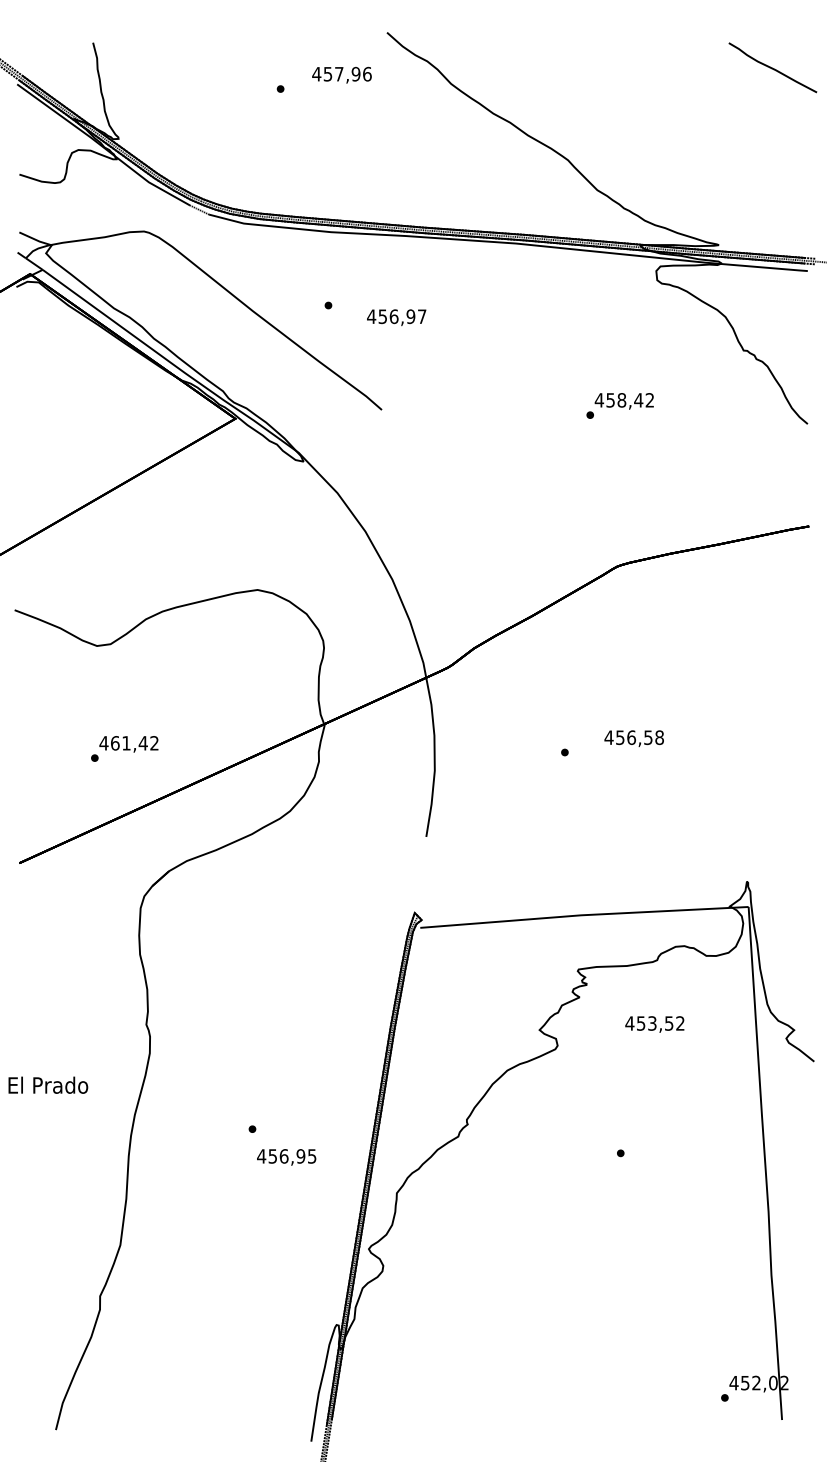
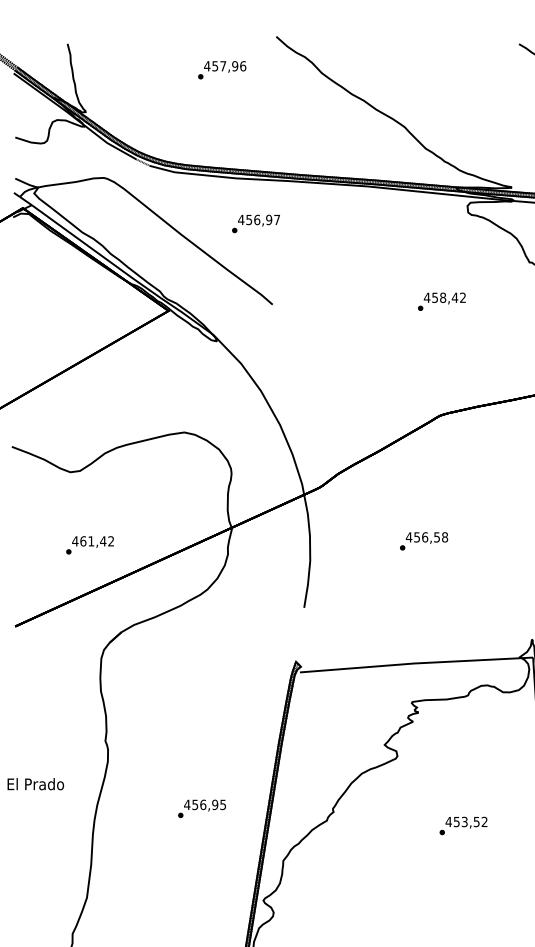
text: (341, 74) -> (224, 66), moved
text: (396, 317) -> (258, 220), moved
text: (633, 738) -> (426, 537), moved
text: (654, 1024) -> (466, 822), moved
text: (286, 1157) -> (204, 805), moved

